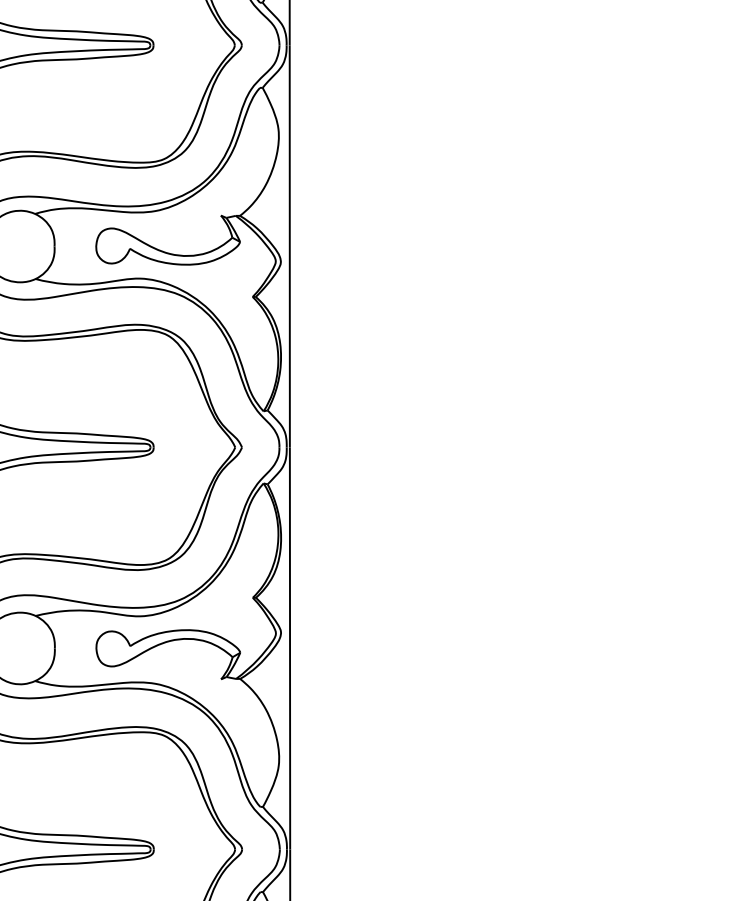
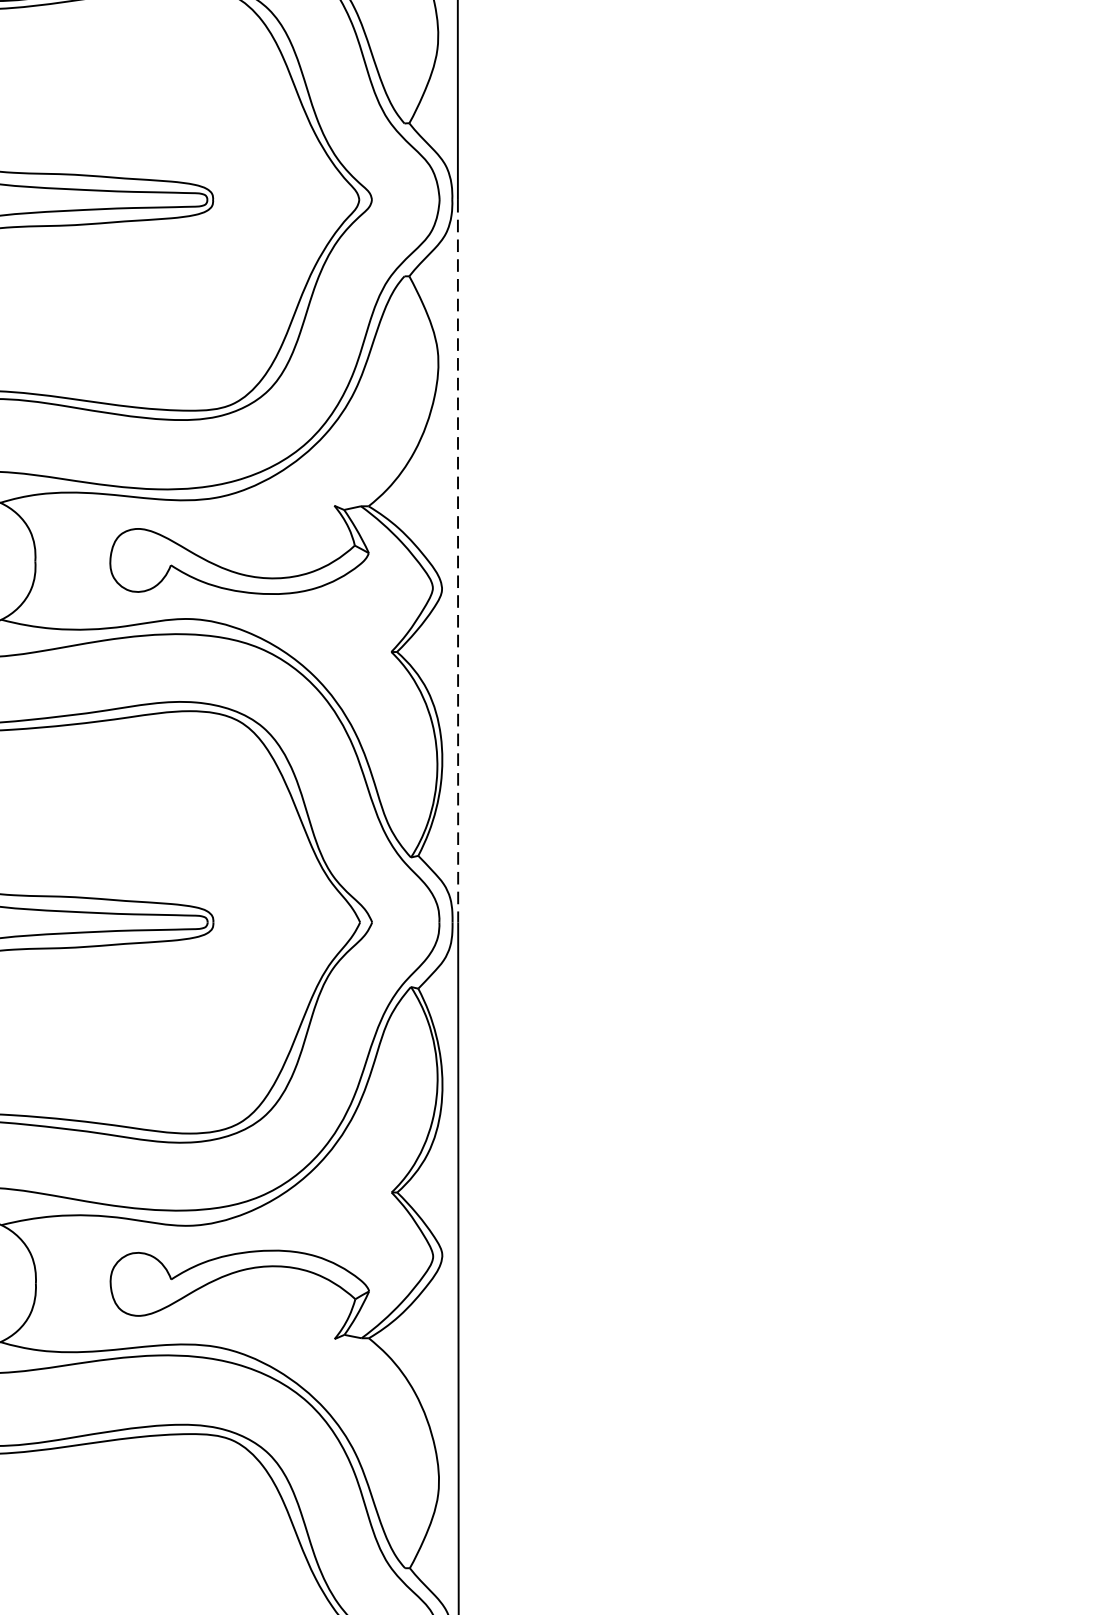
line: (289, 246) -> (457, 561), solid -> dashed

